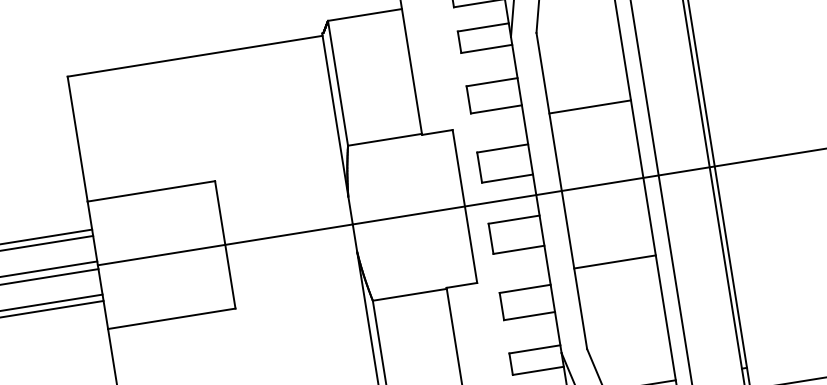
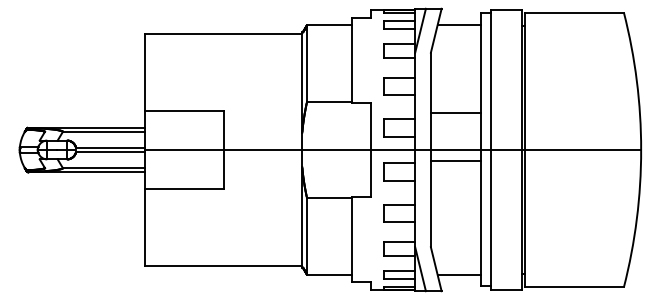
line: (589, 107) -> (455, 113), moved
line: (614, 261) -> (455, 160), moved

